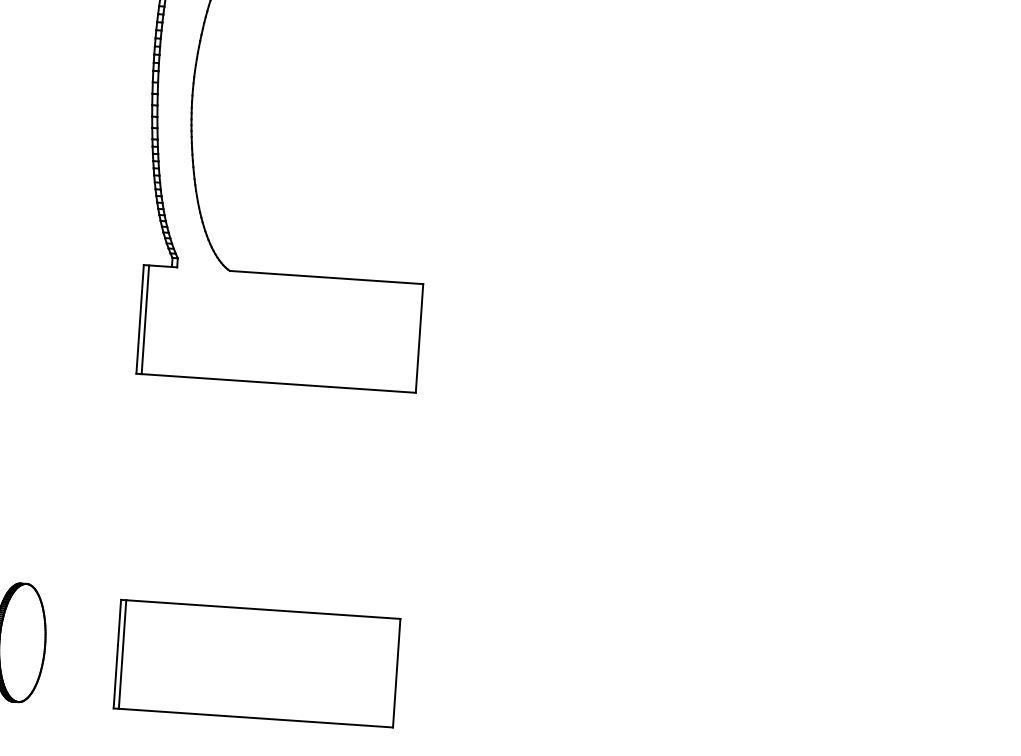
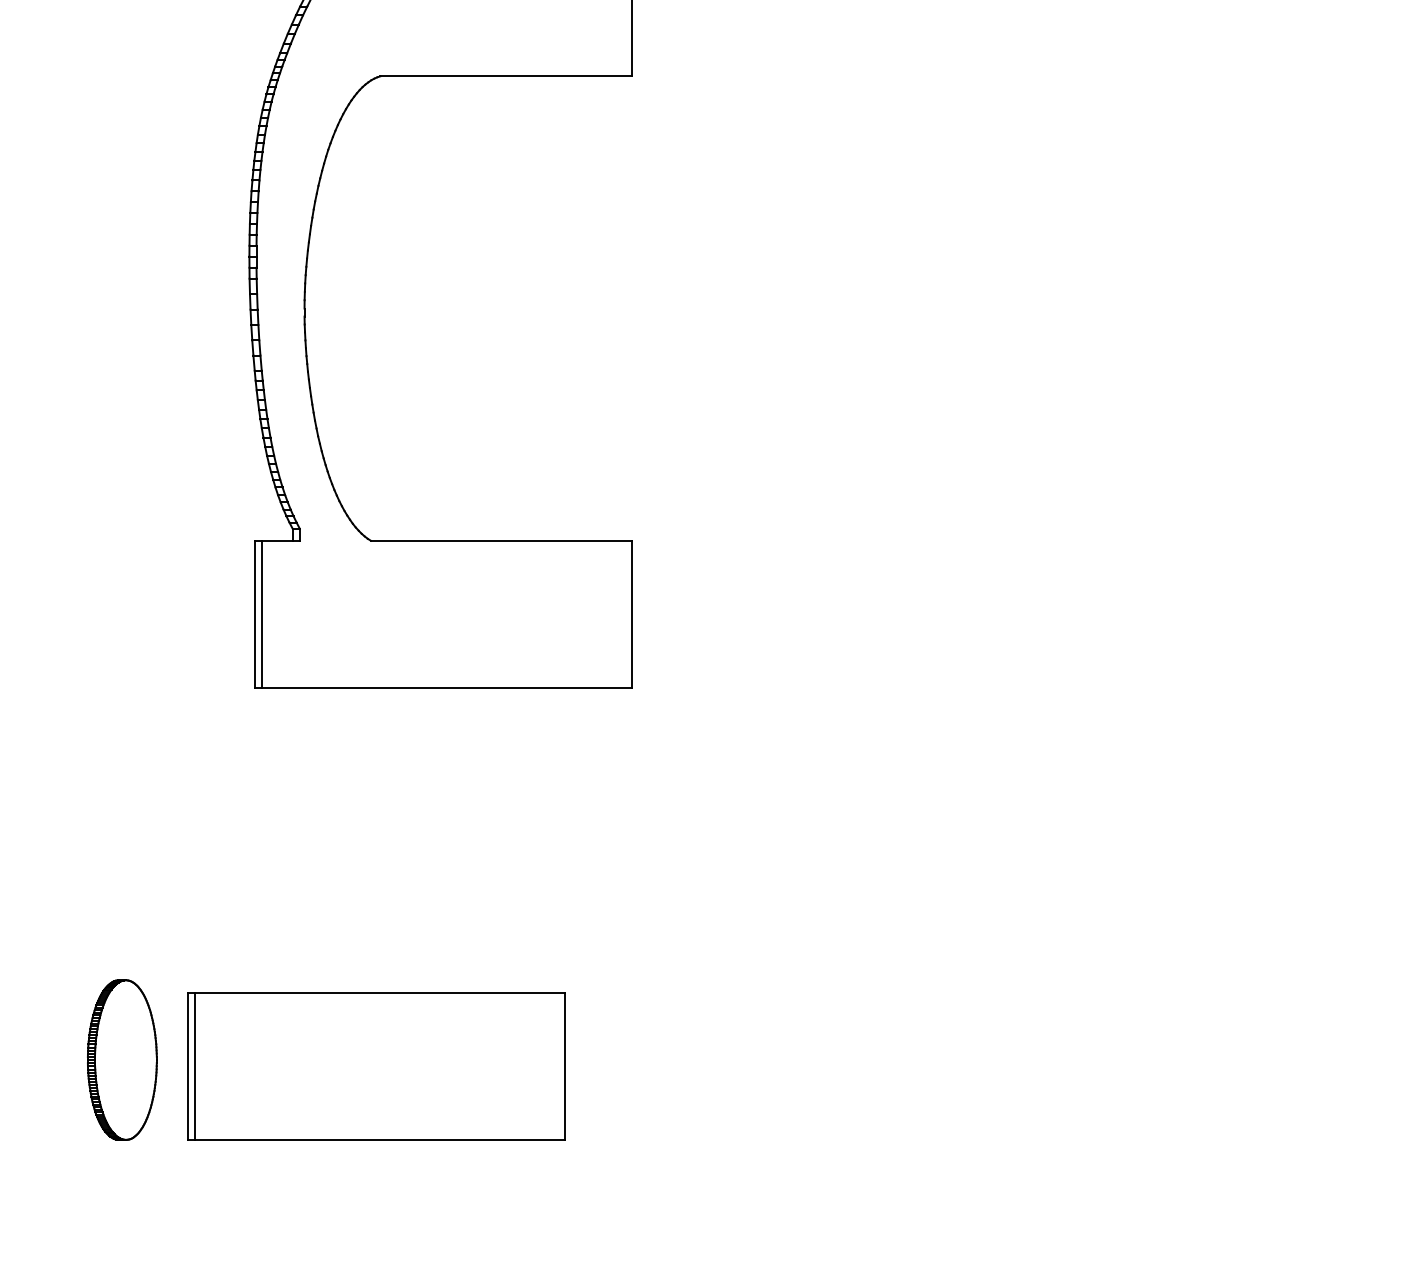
part: (257, 663) -> (376, 1066), moved

